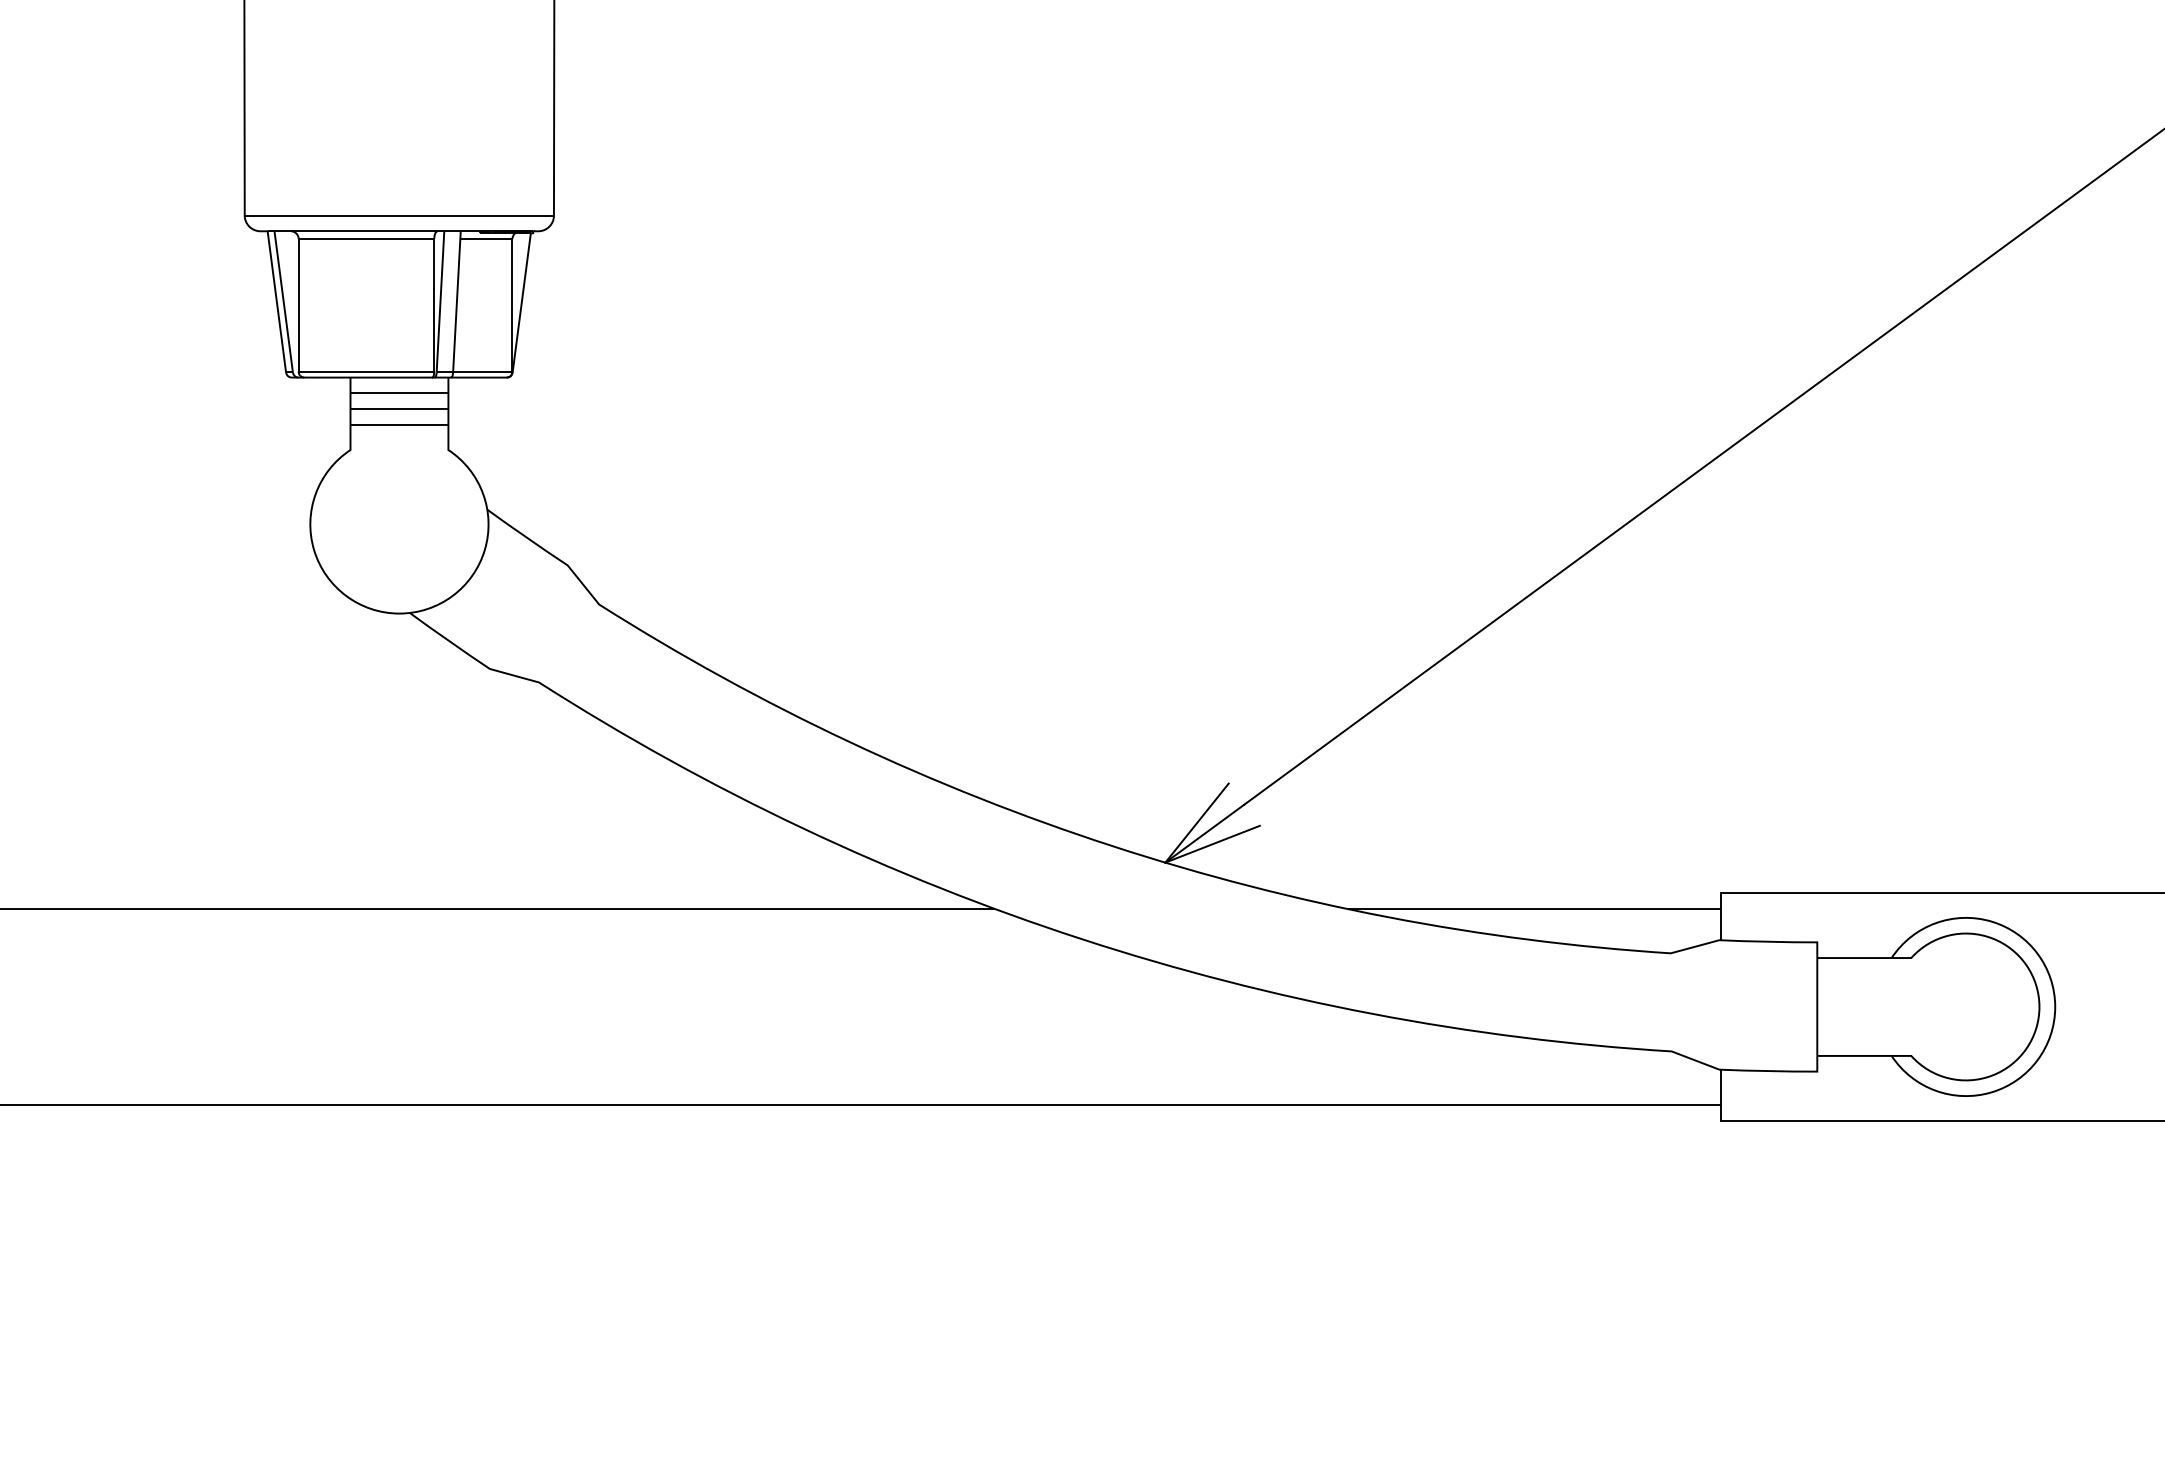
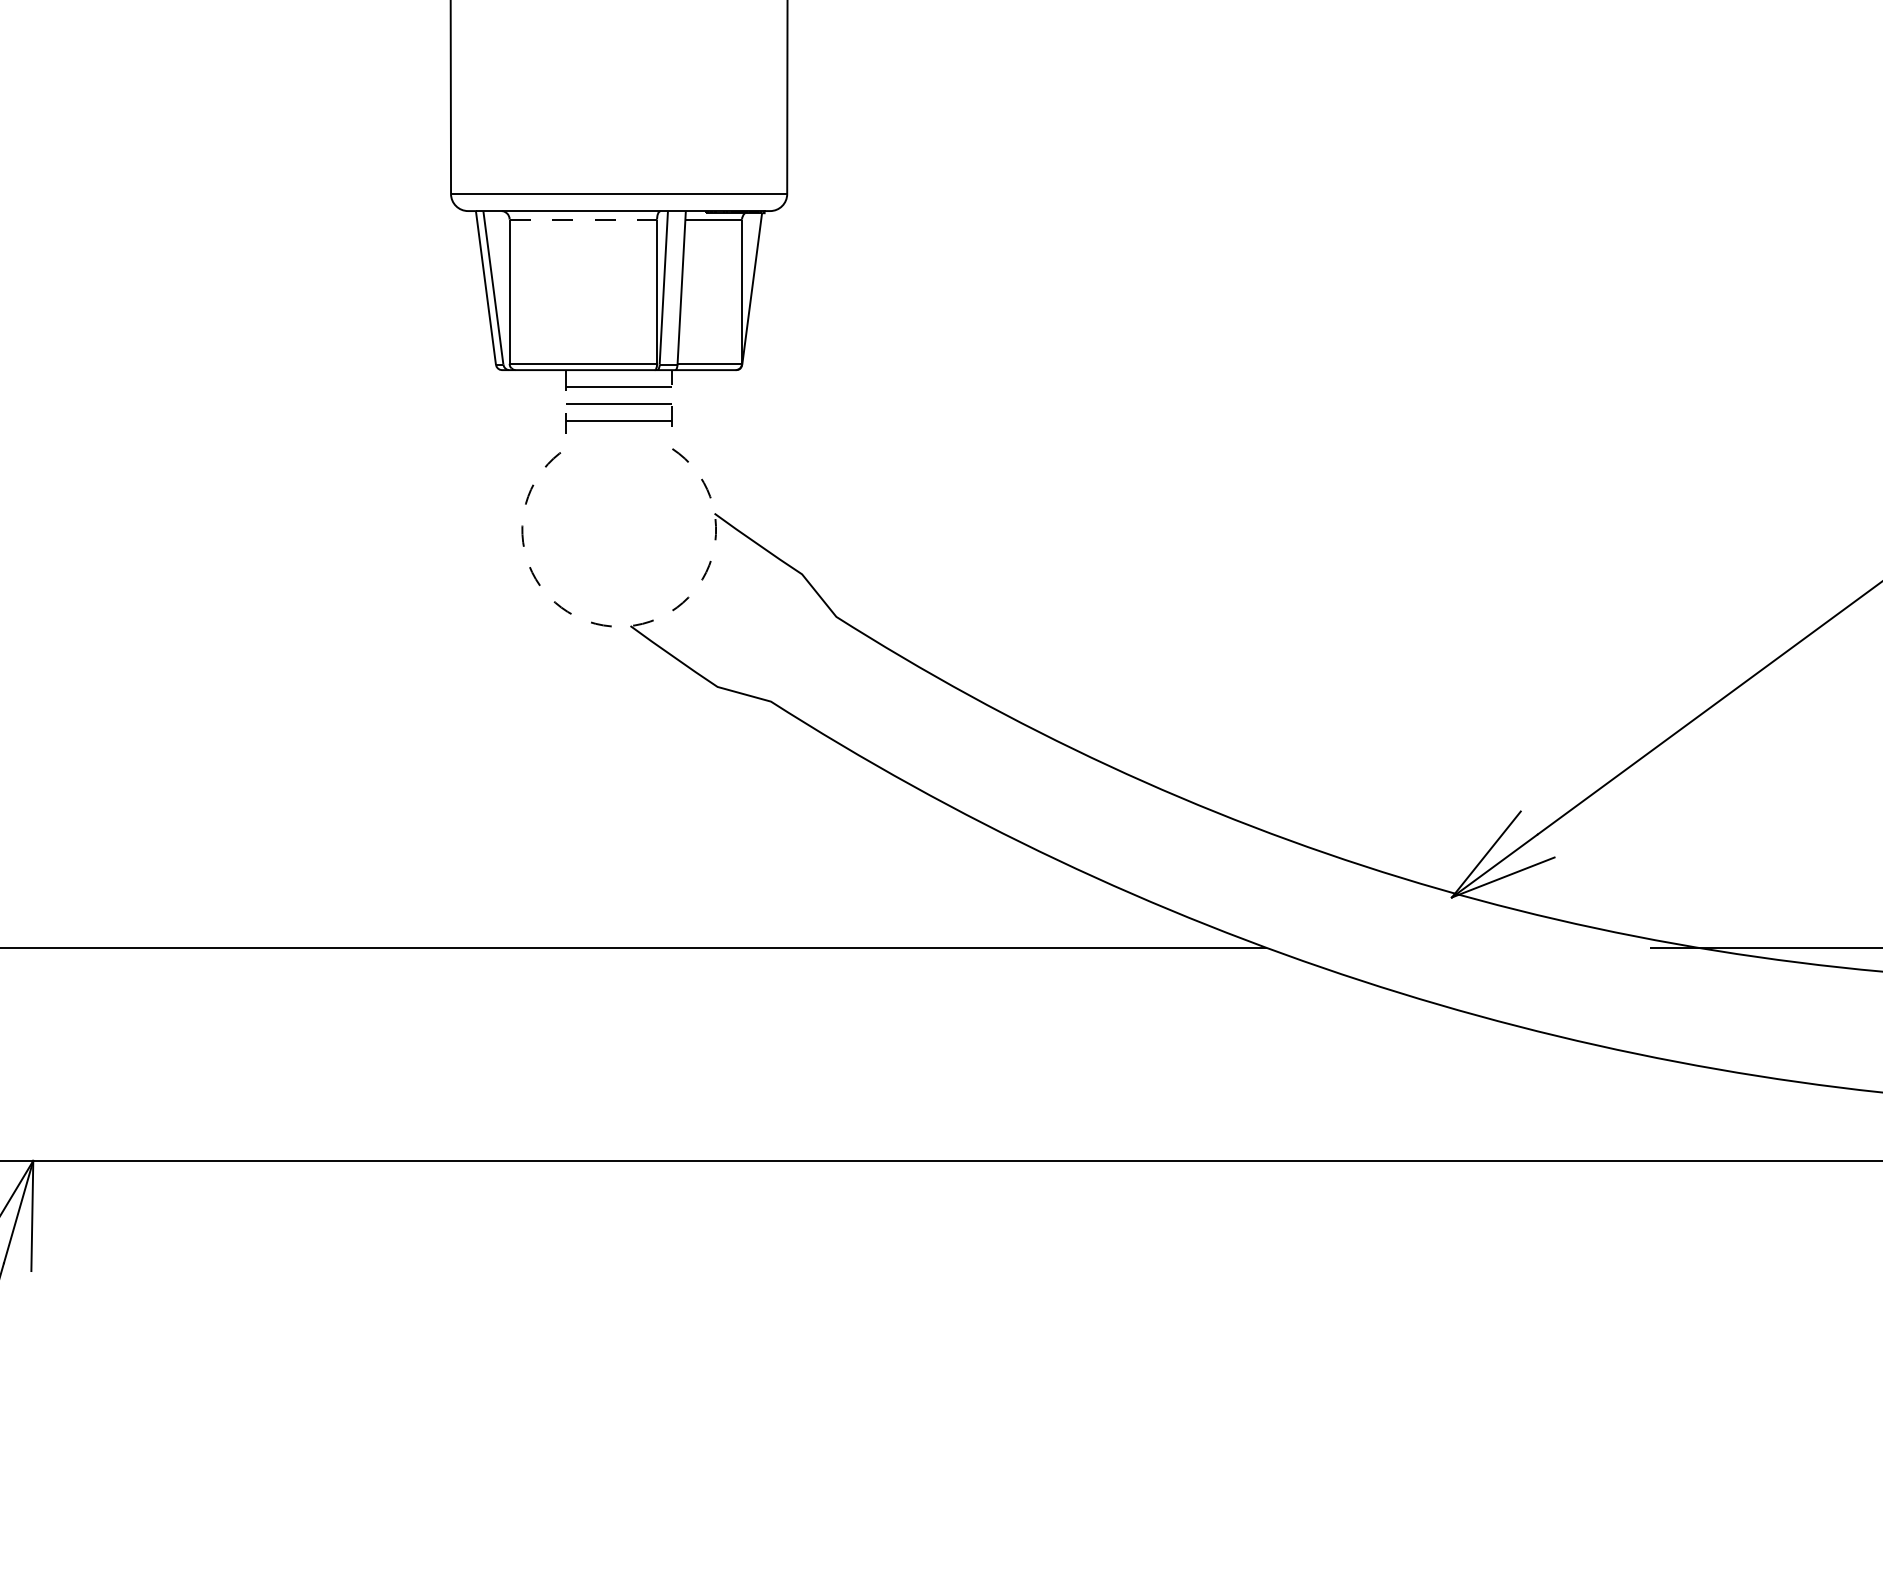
line: (366, 239) -> (583, 220), solid -> dashed
line: (399, 613) -> (619, 626), solid -> dashed

